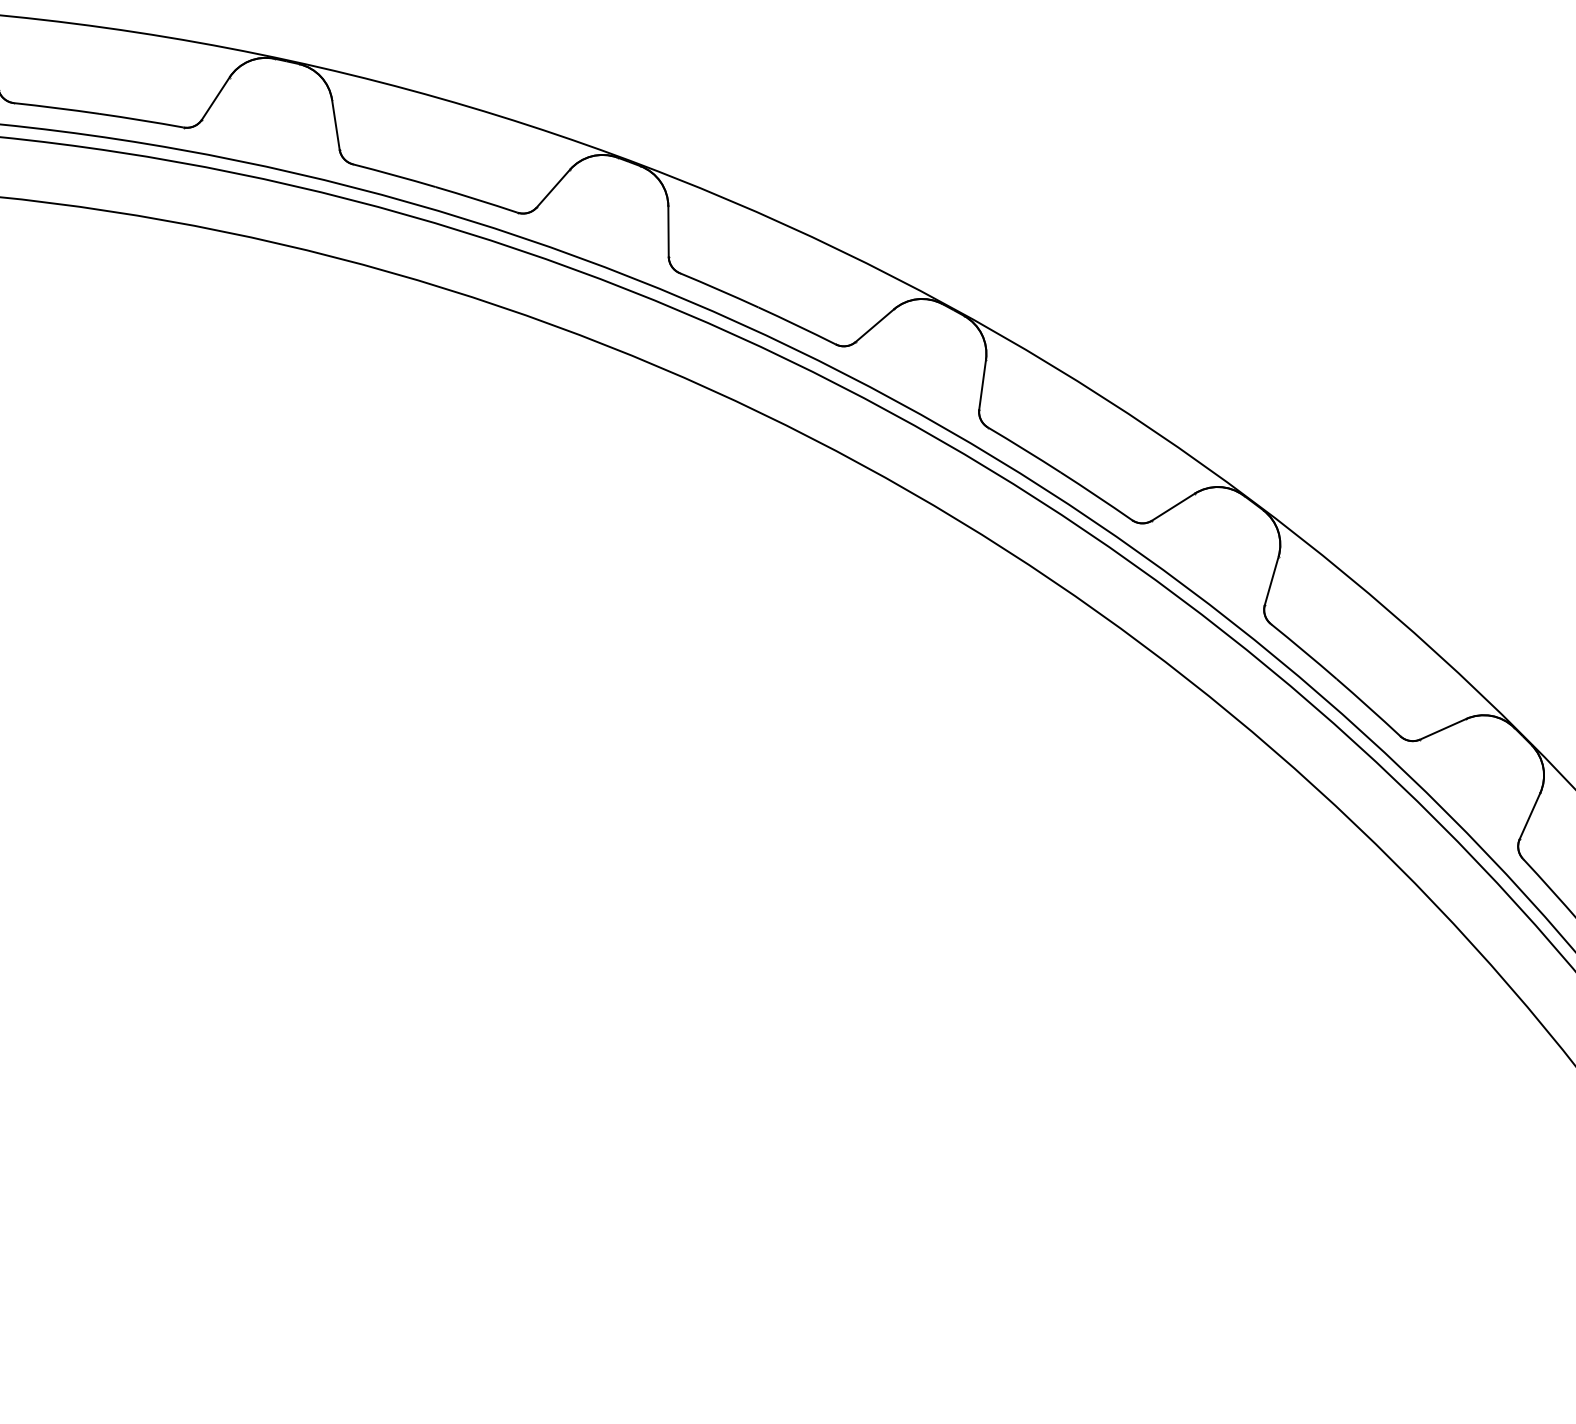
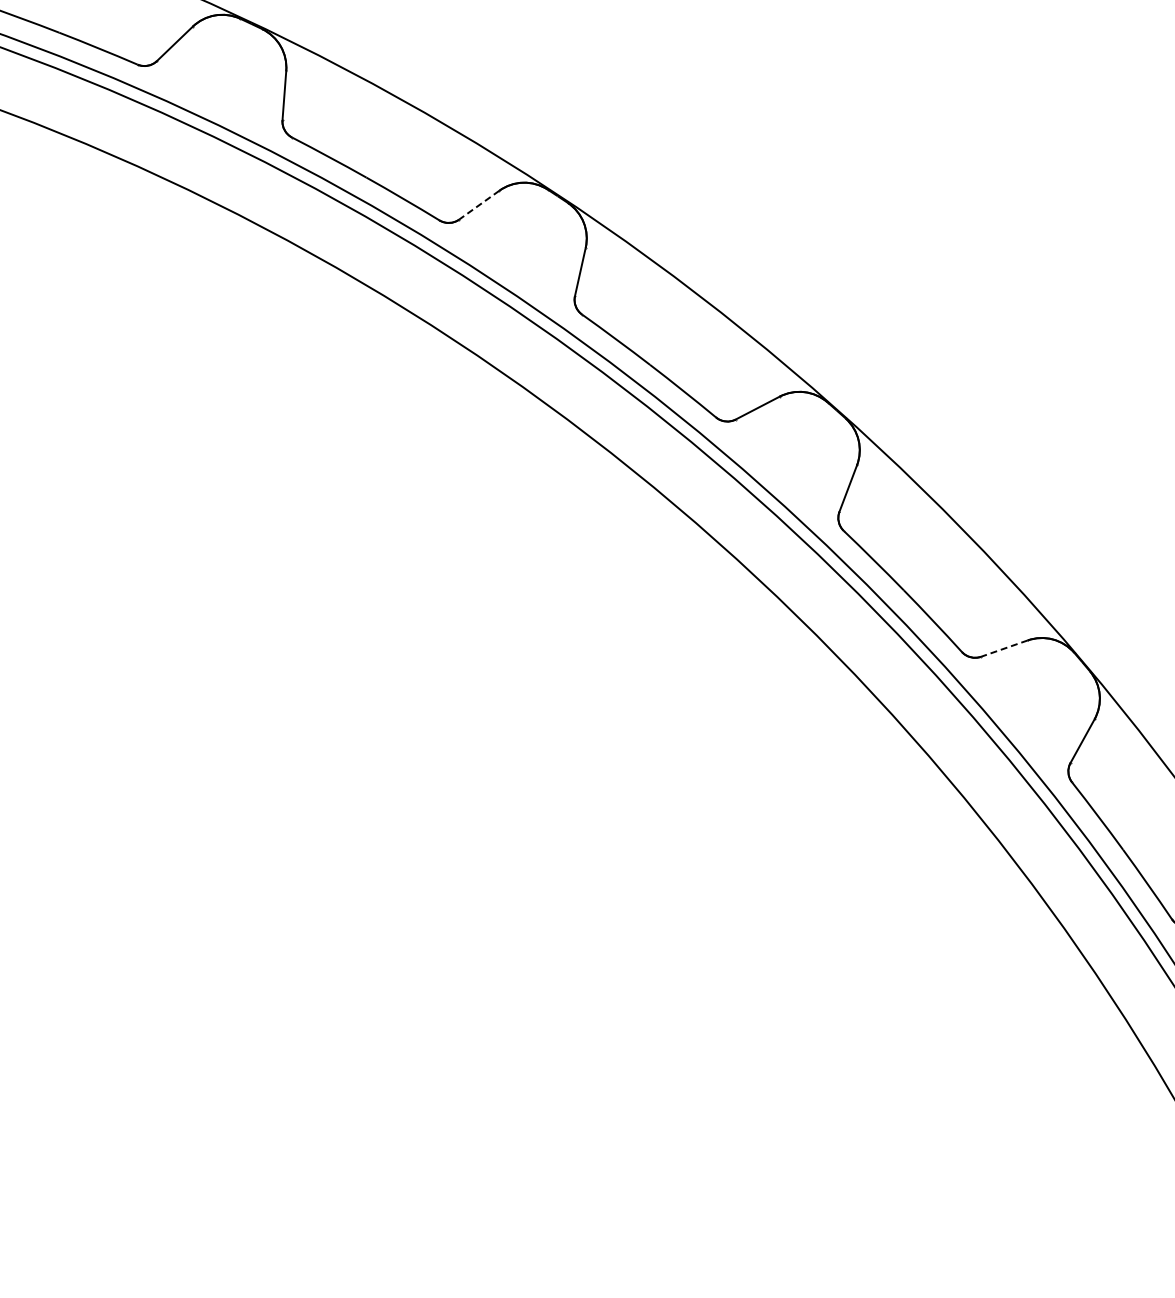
line: (874, 326) -> (478, 205), solid -> dashed
line: (1442, 729) -> (1003, 648), solid -> dashed

